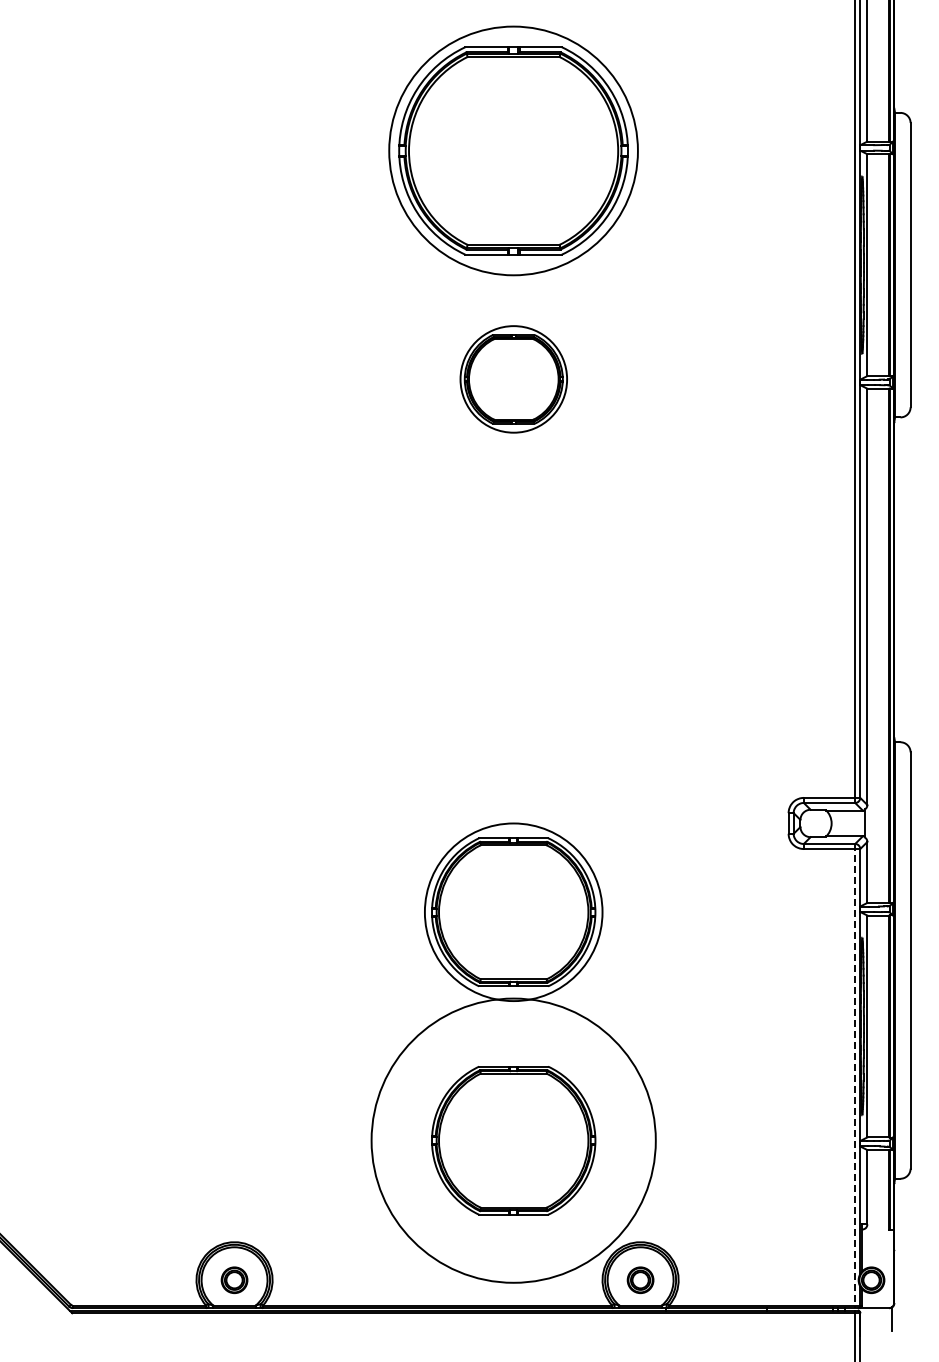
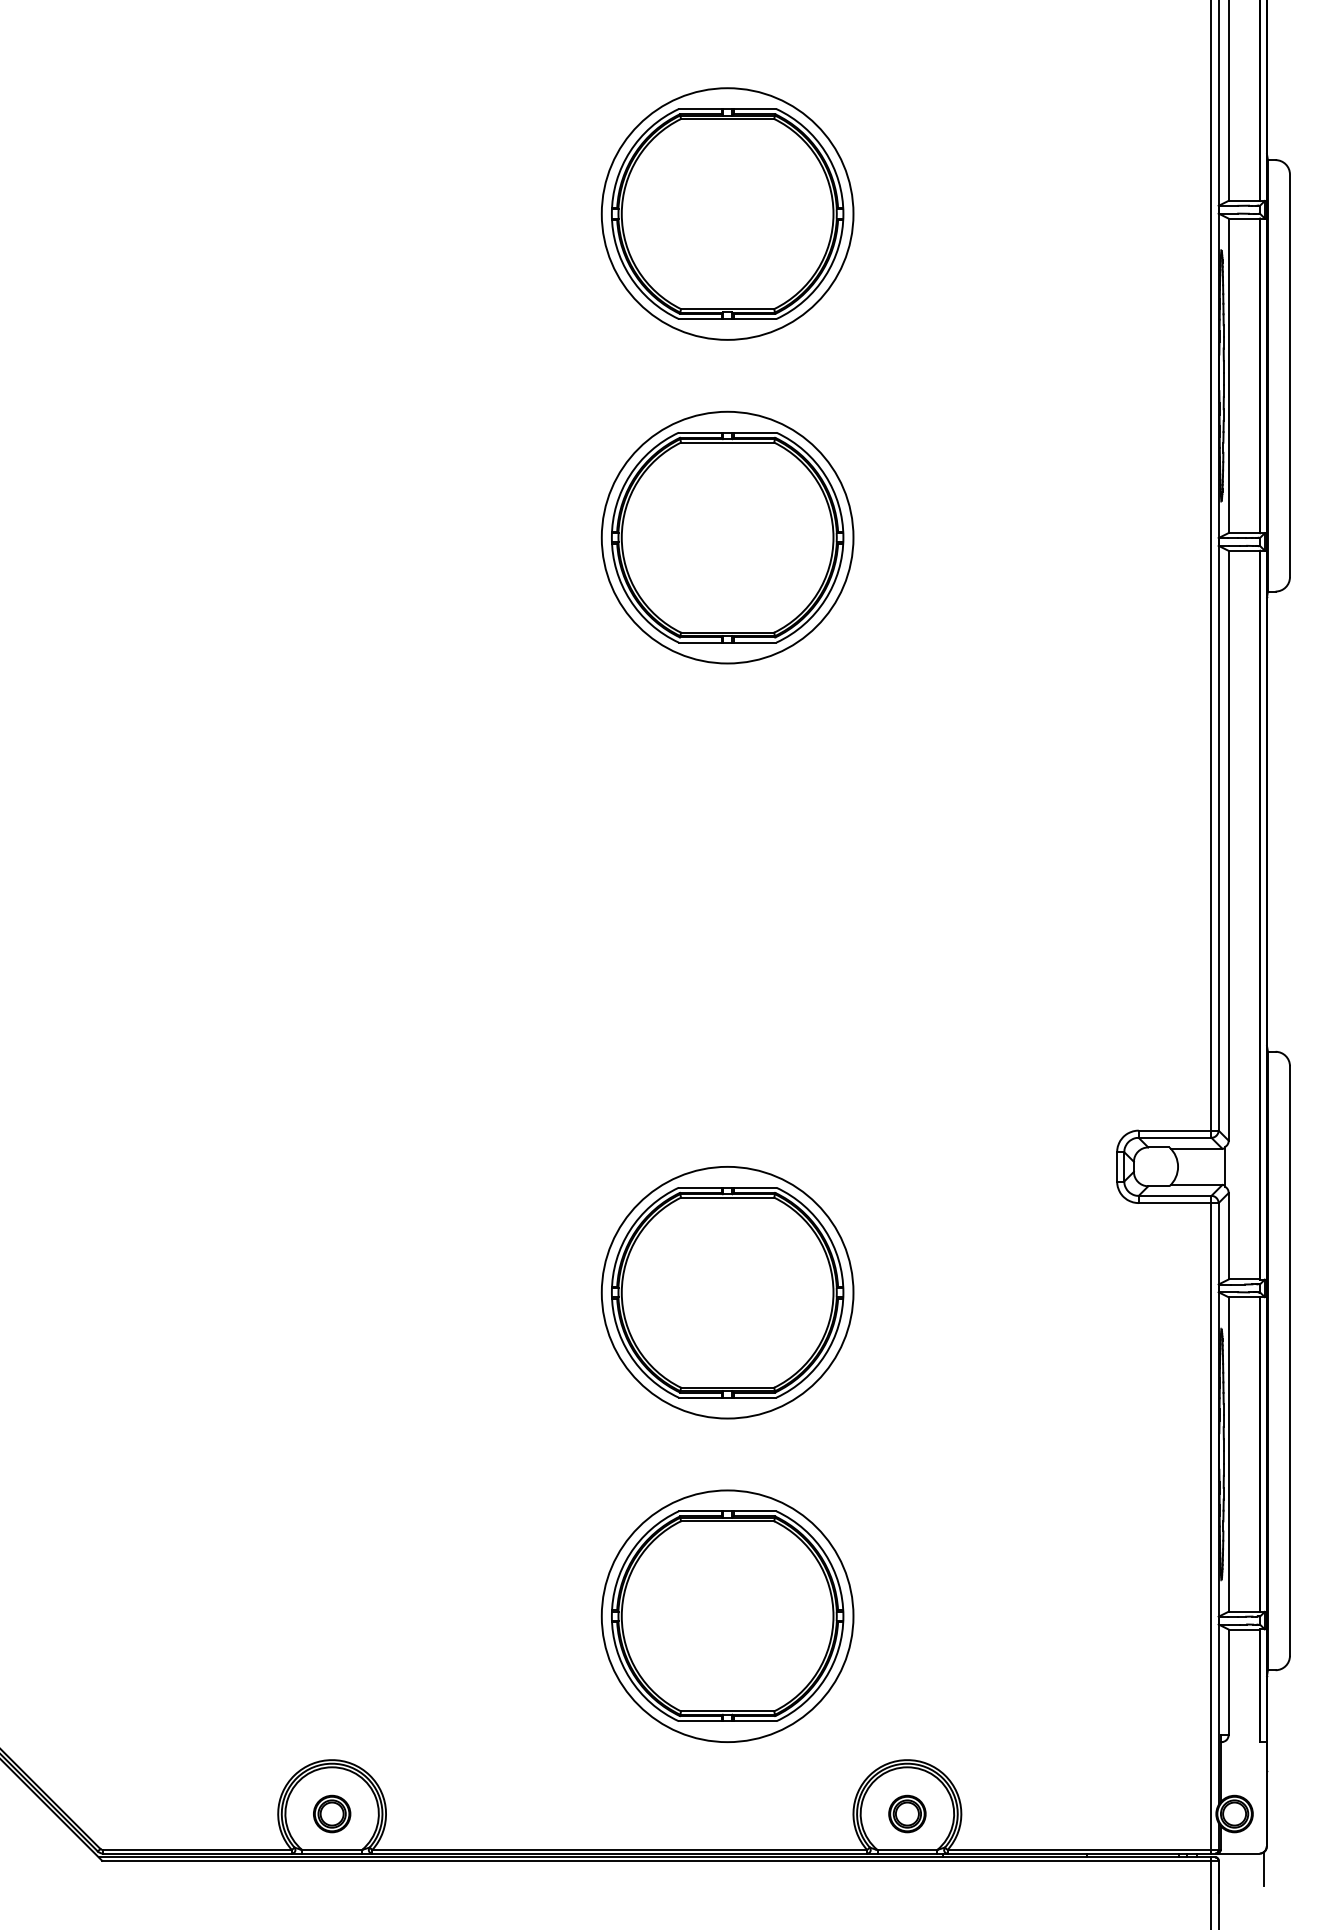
part: (513, 150) -> (727, 213), size x0.71
part: (513, 379) -> (727, 537), size x1.67
line: (855, 1076) -> (1211, 1525), dashed -> solid
circle: (513, 1140) -> (727, 1616), size x0.62

